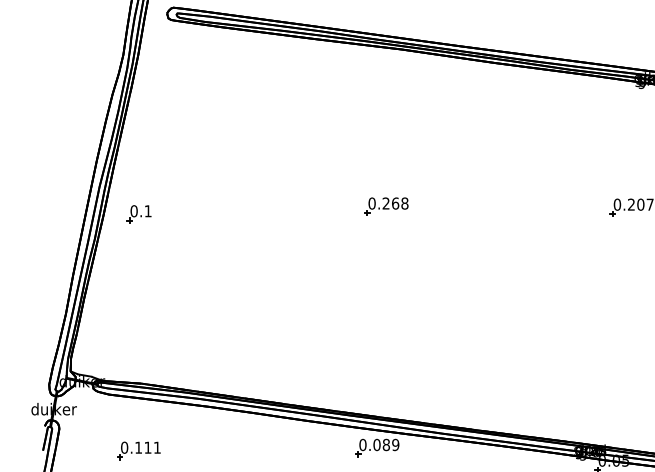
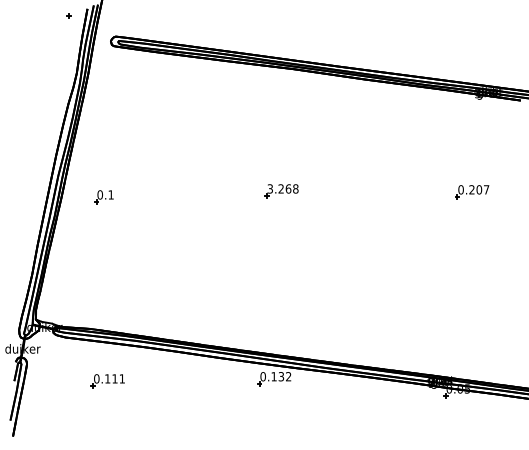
text: (372, 202) -> (270, 188), 0.268 -> 3.268
part: (138, 214) -> (103, 197), moved
text: (386, 444) -> (281, 376), 0.089 -> 0.132
part: (138, 451) -> (107, 381), moved

